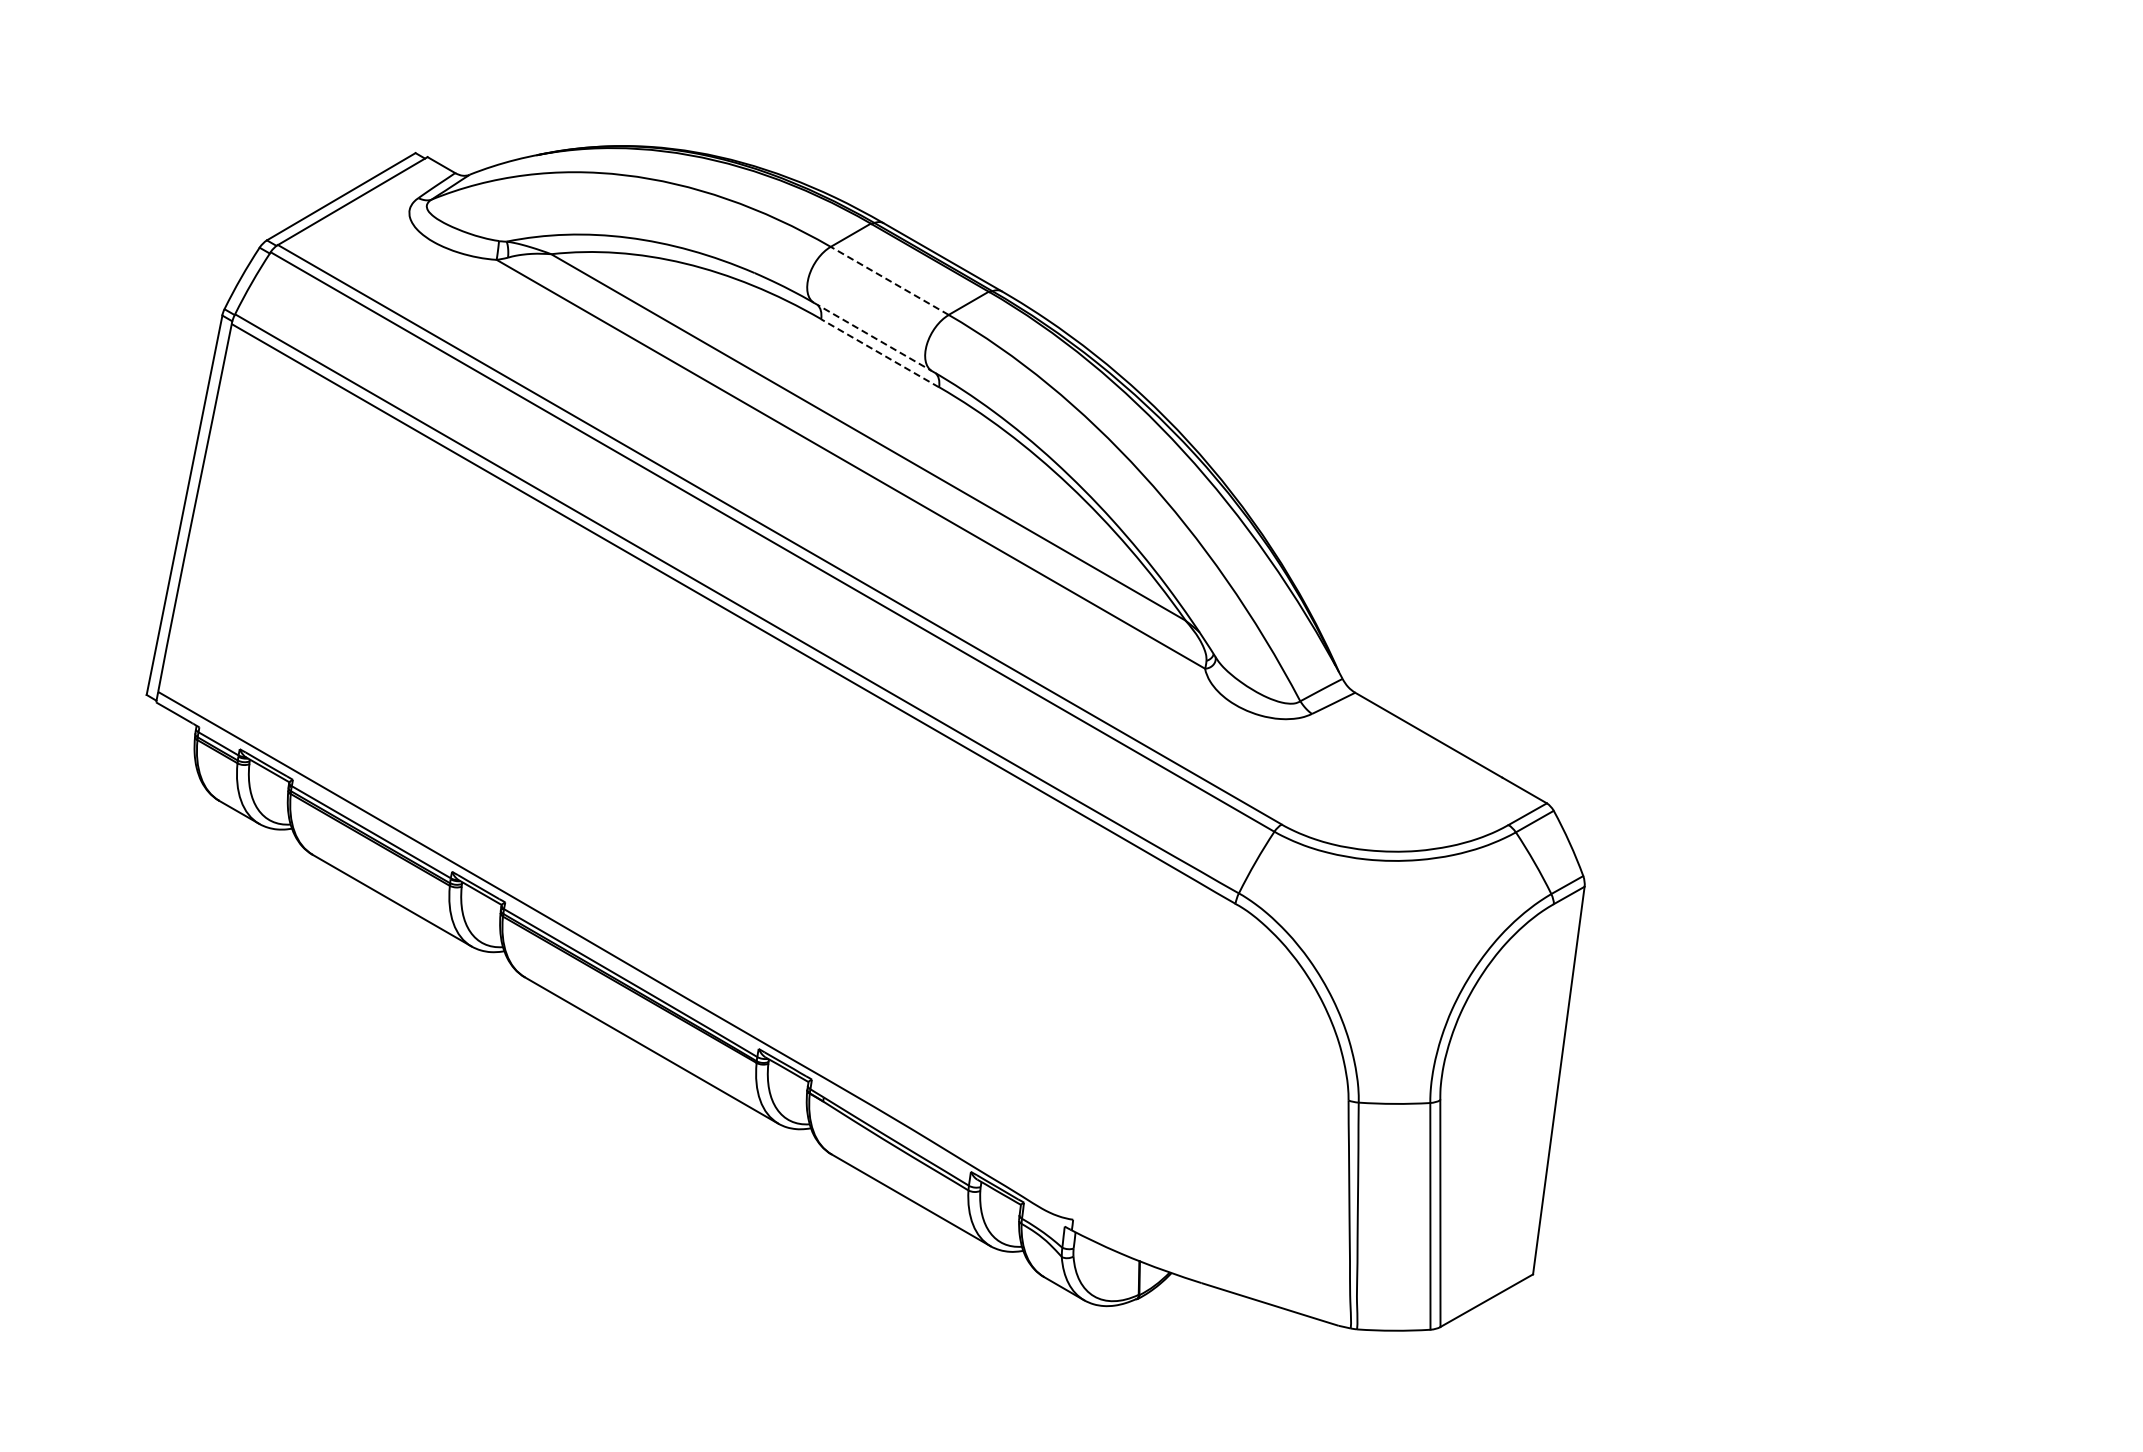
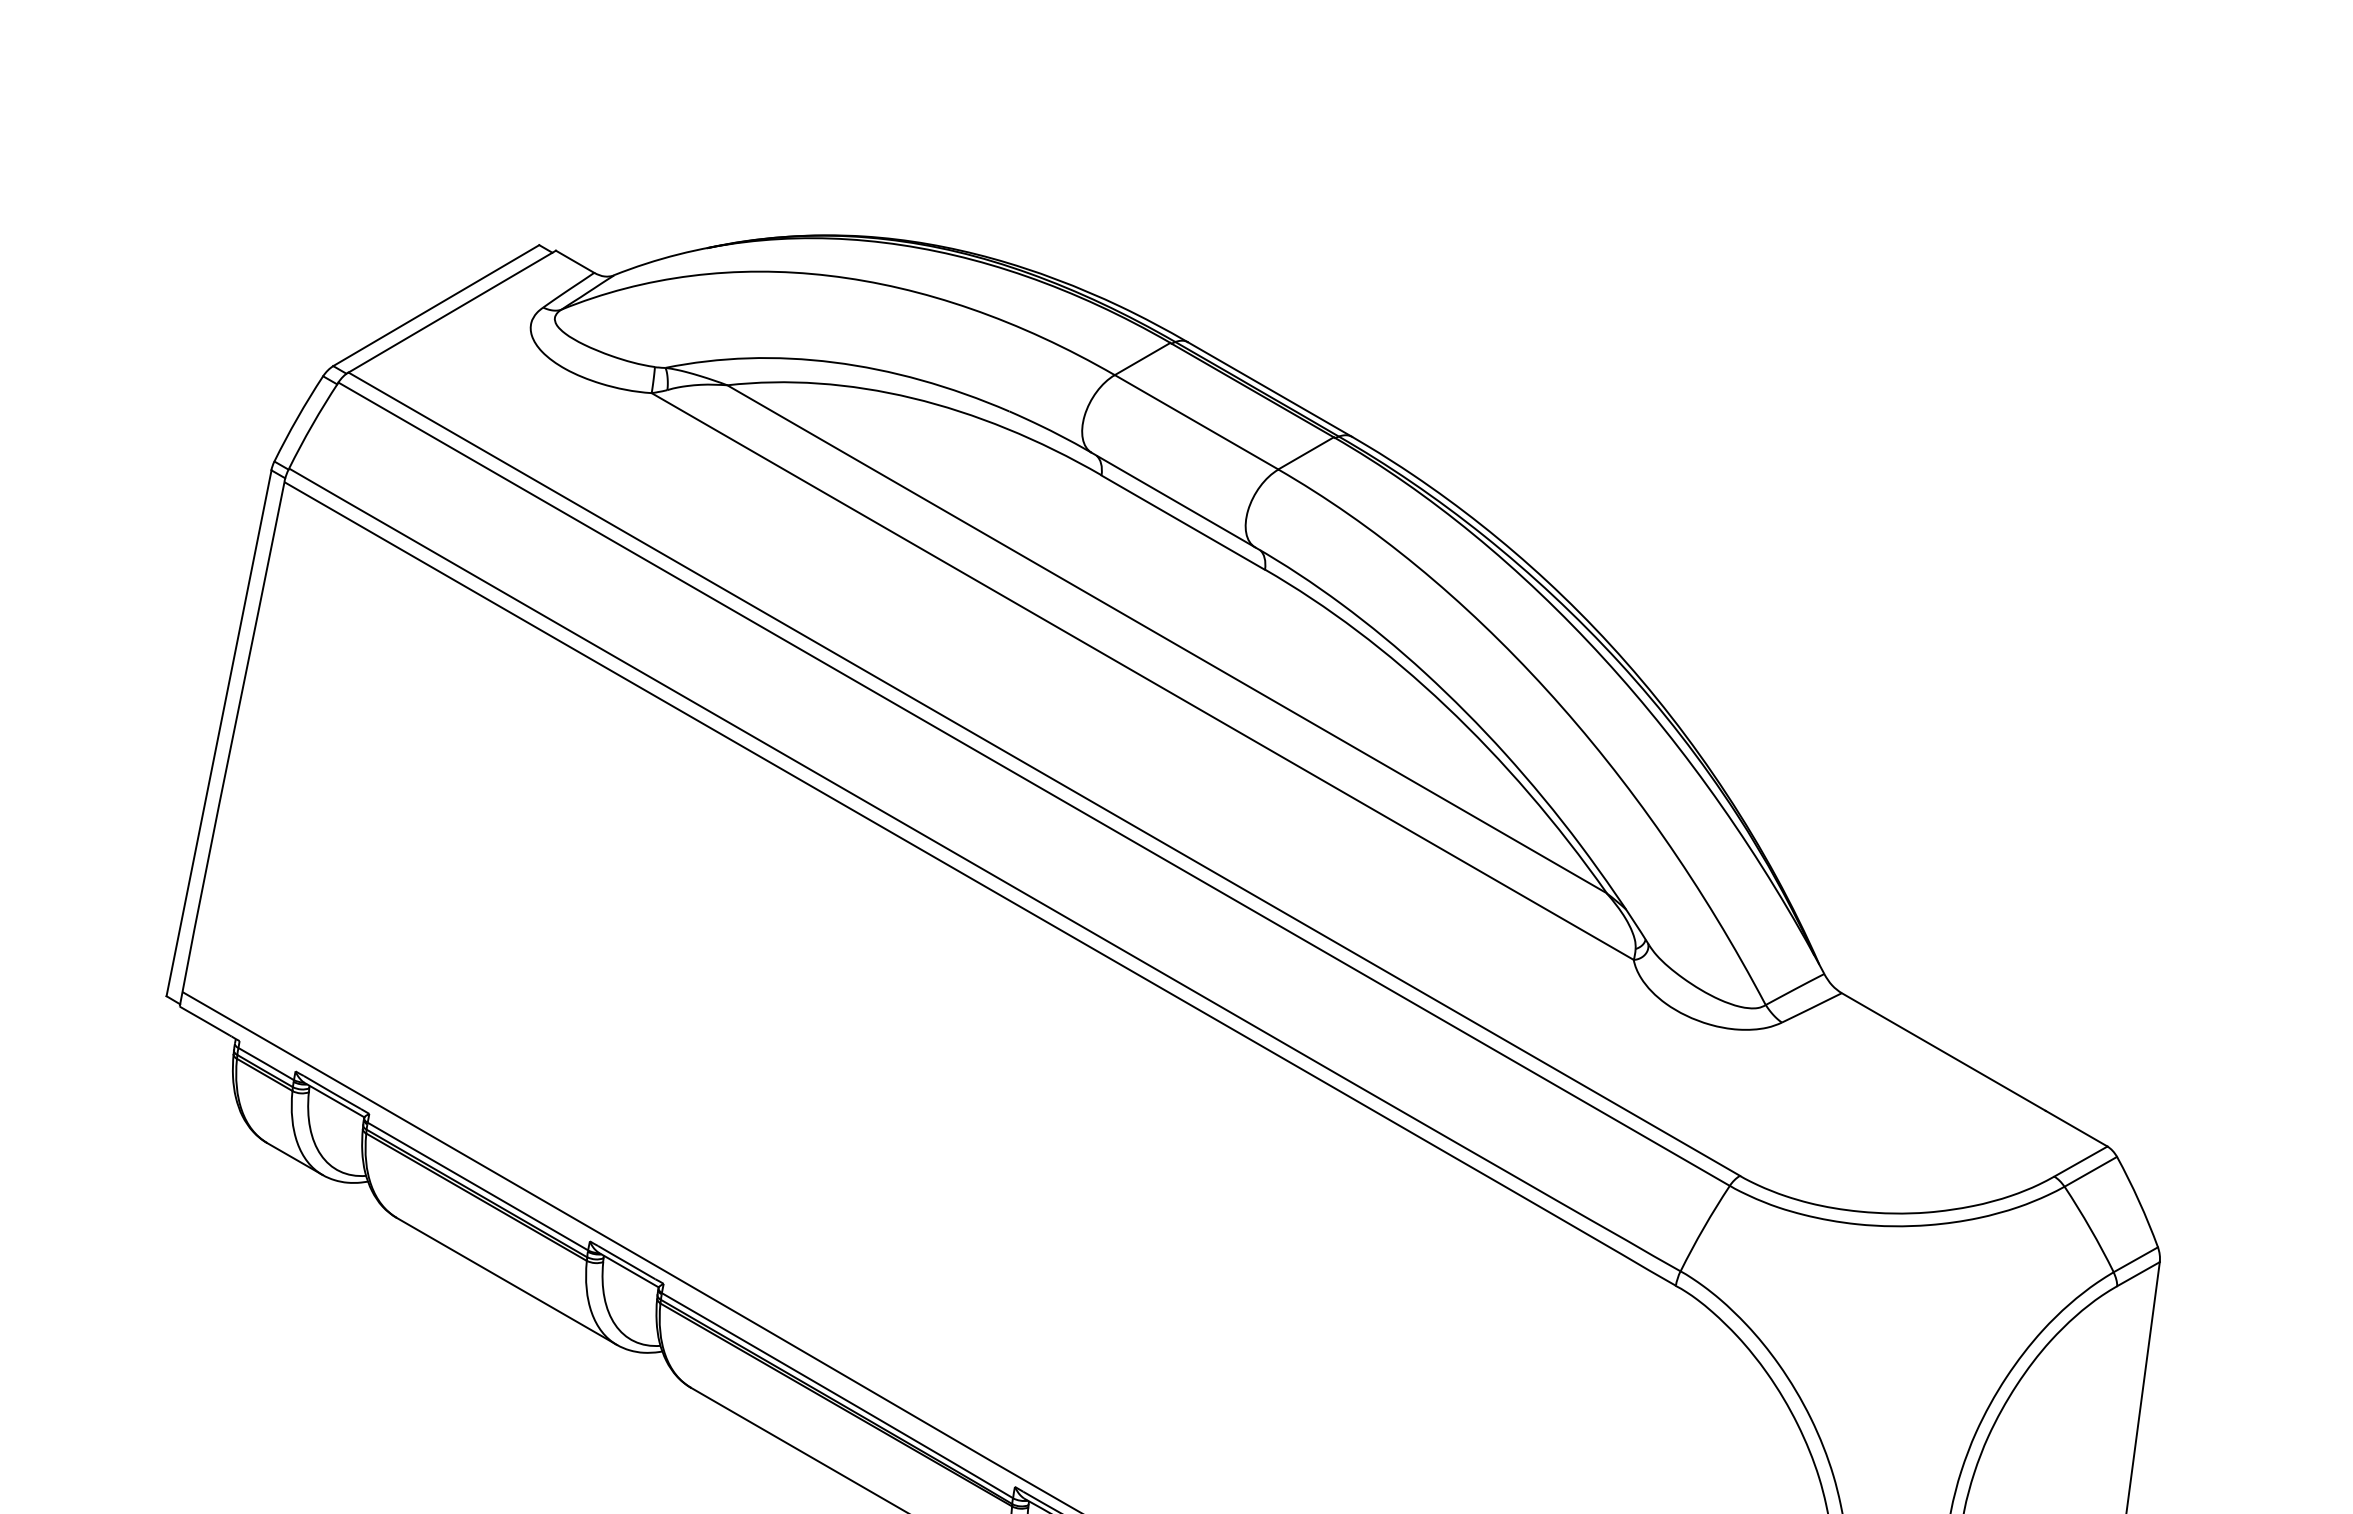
line: (889, 280) -> (1196, 421), dashed -> solid
line: (873, 337) -> (1174, 500), dashed -> solid
line: (879, 353) -> (1182, 522), dashed -> solid

